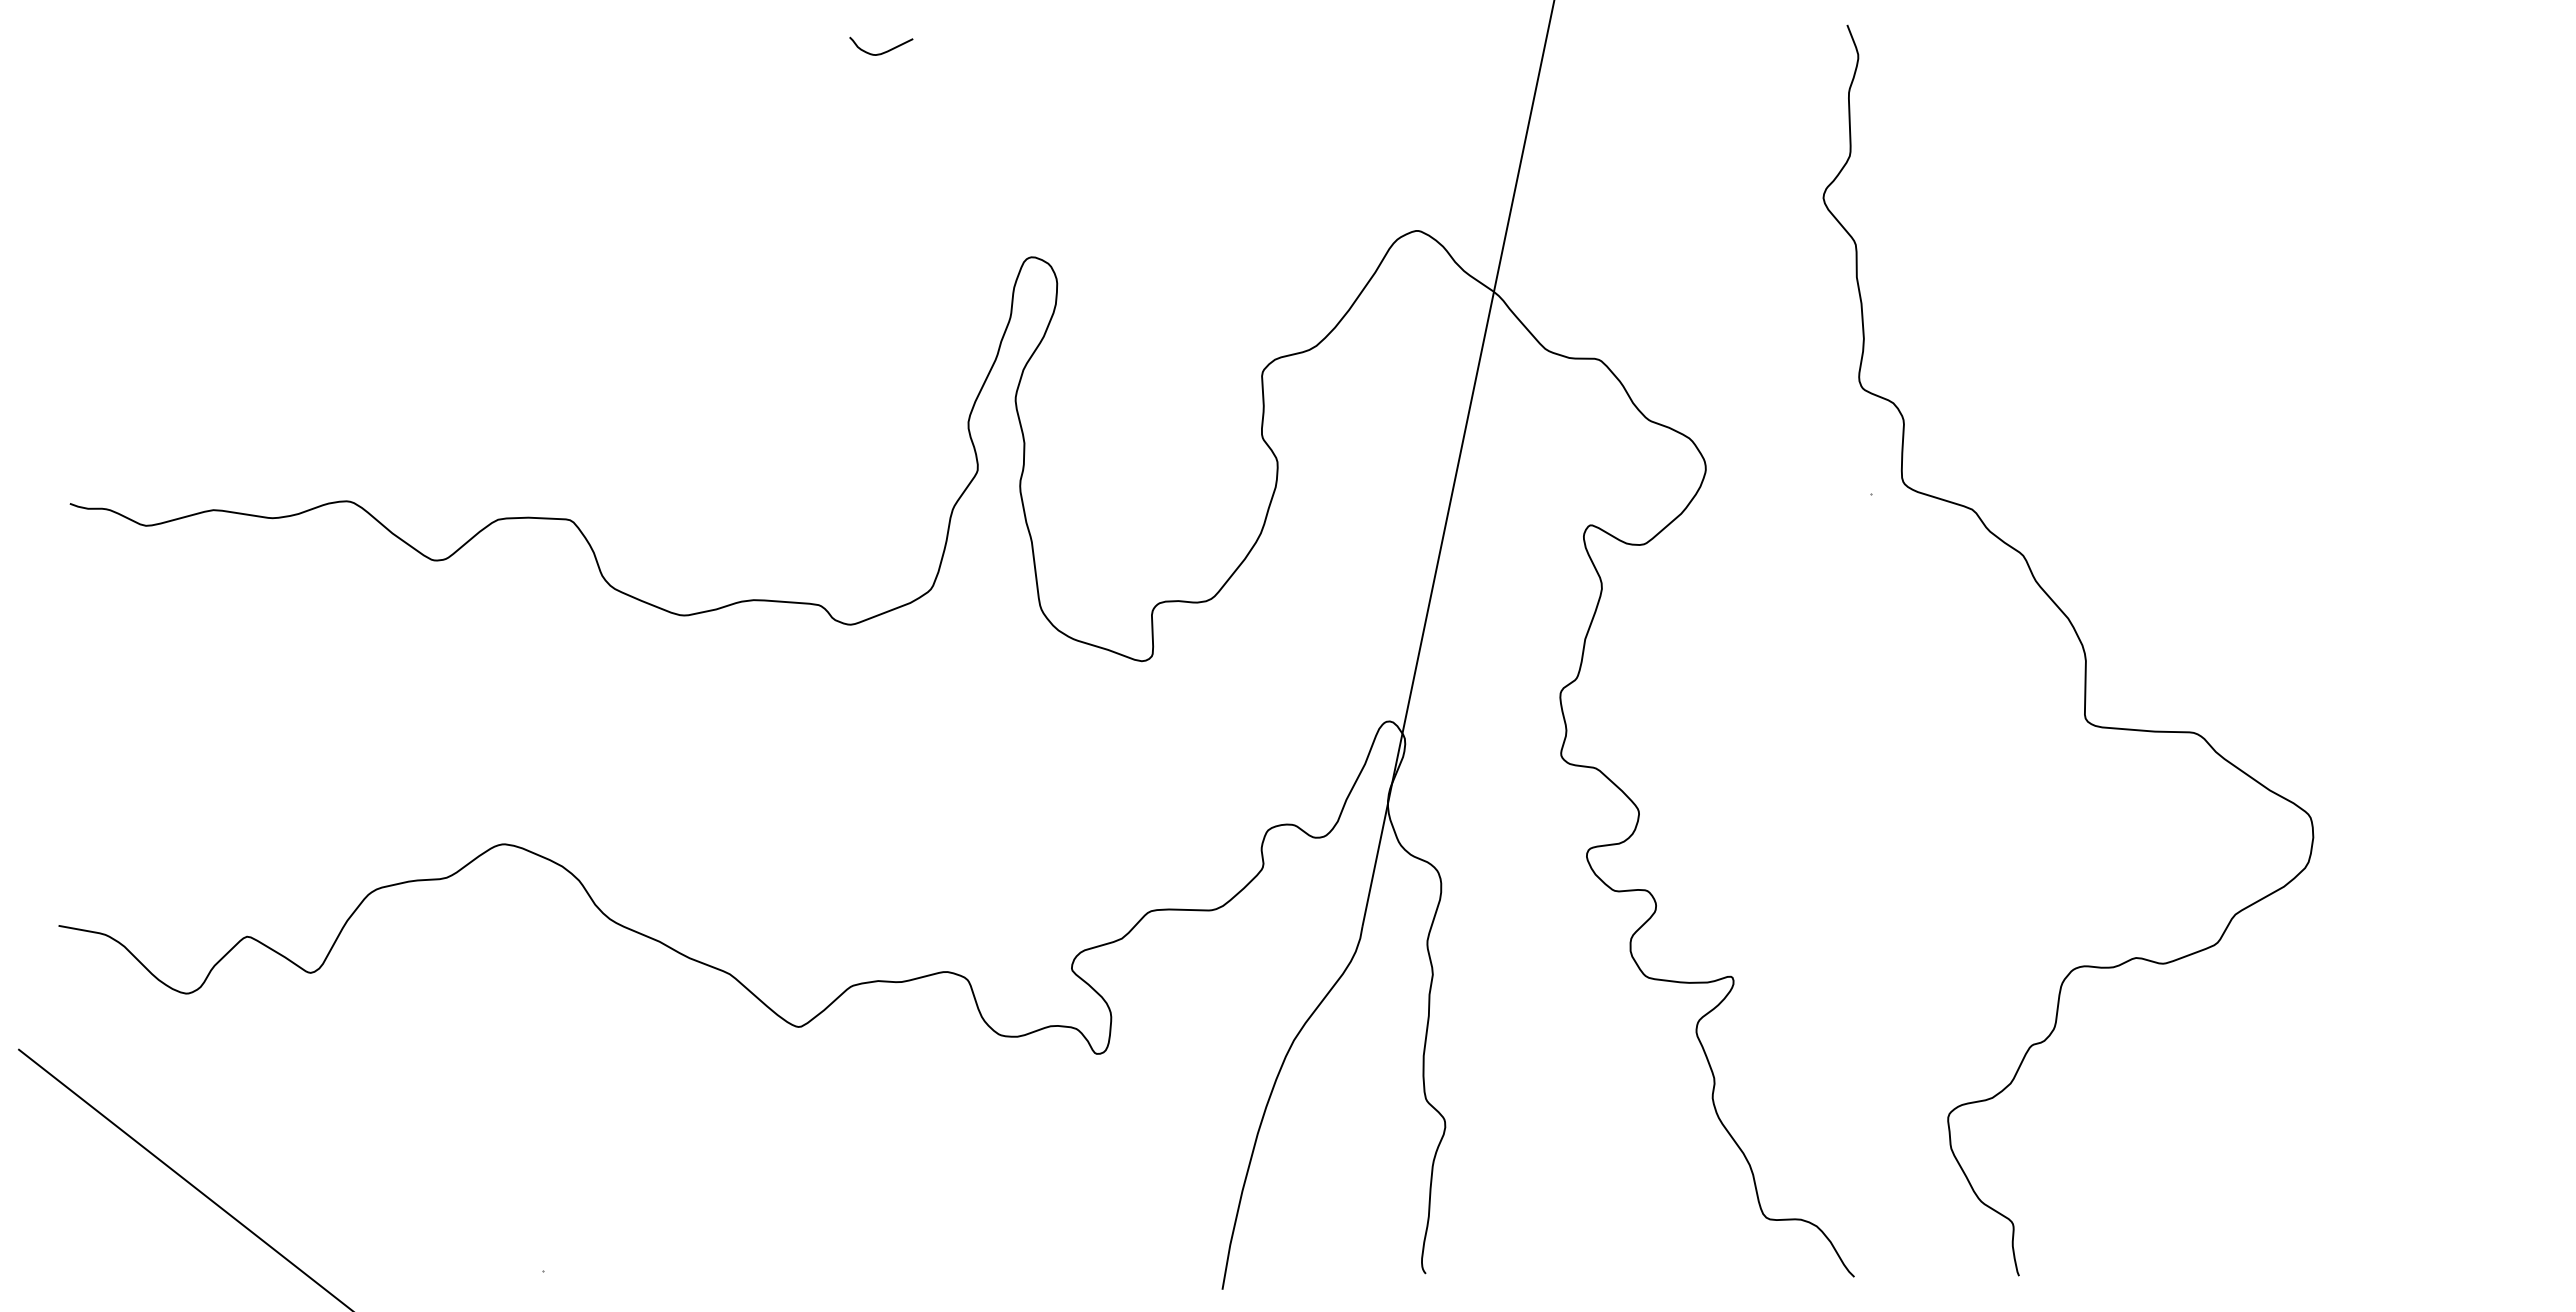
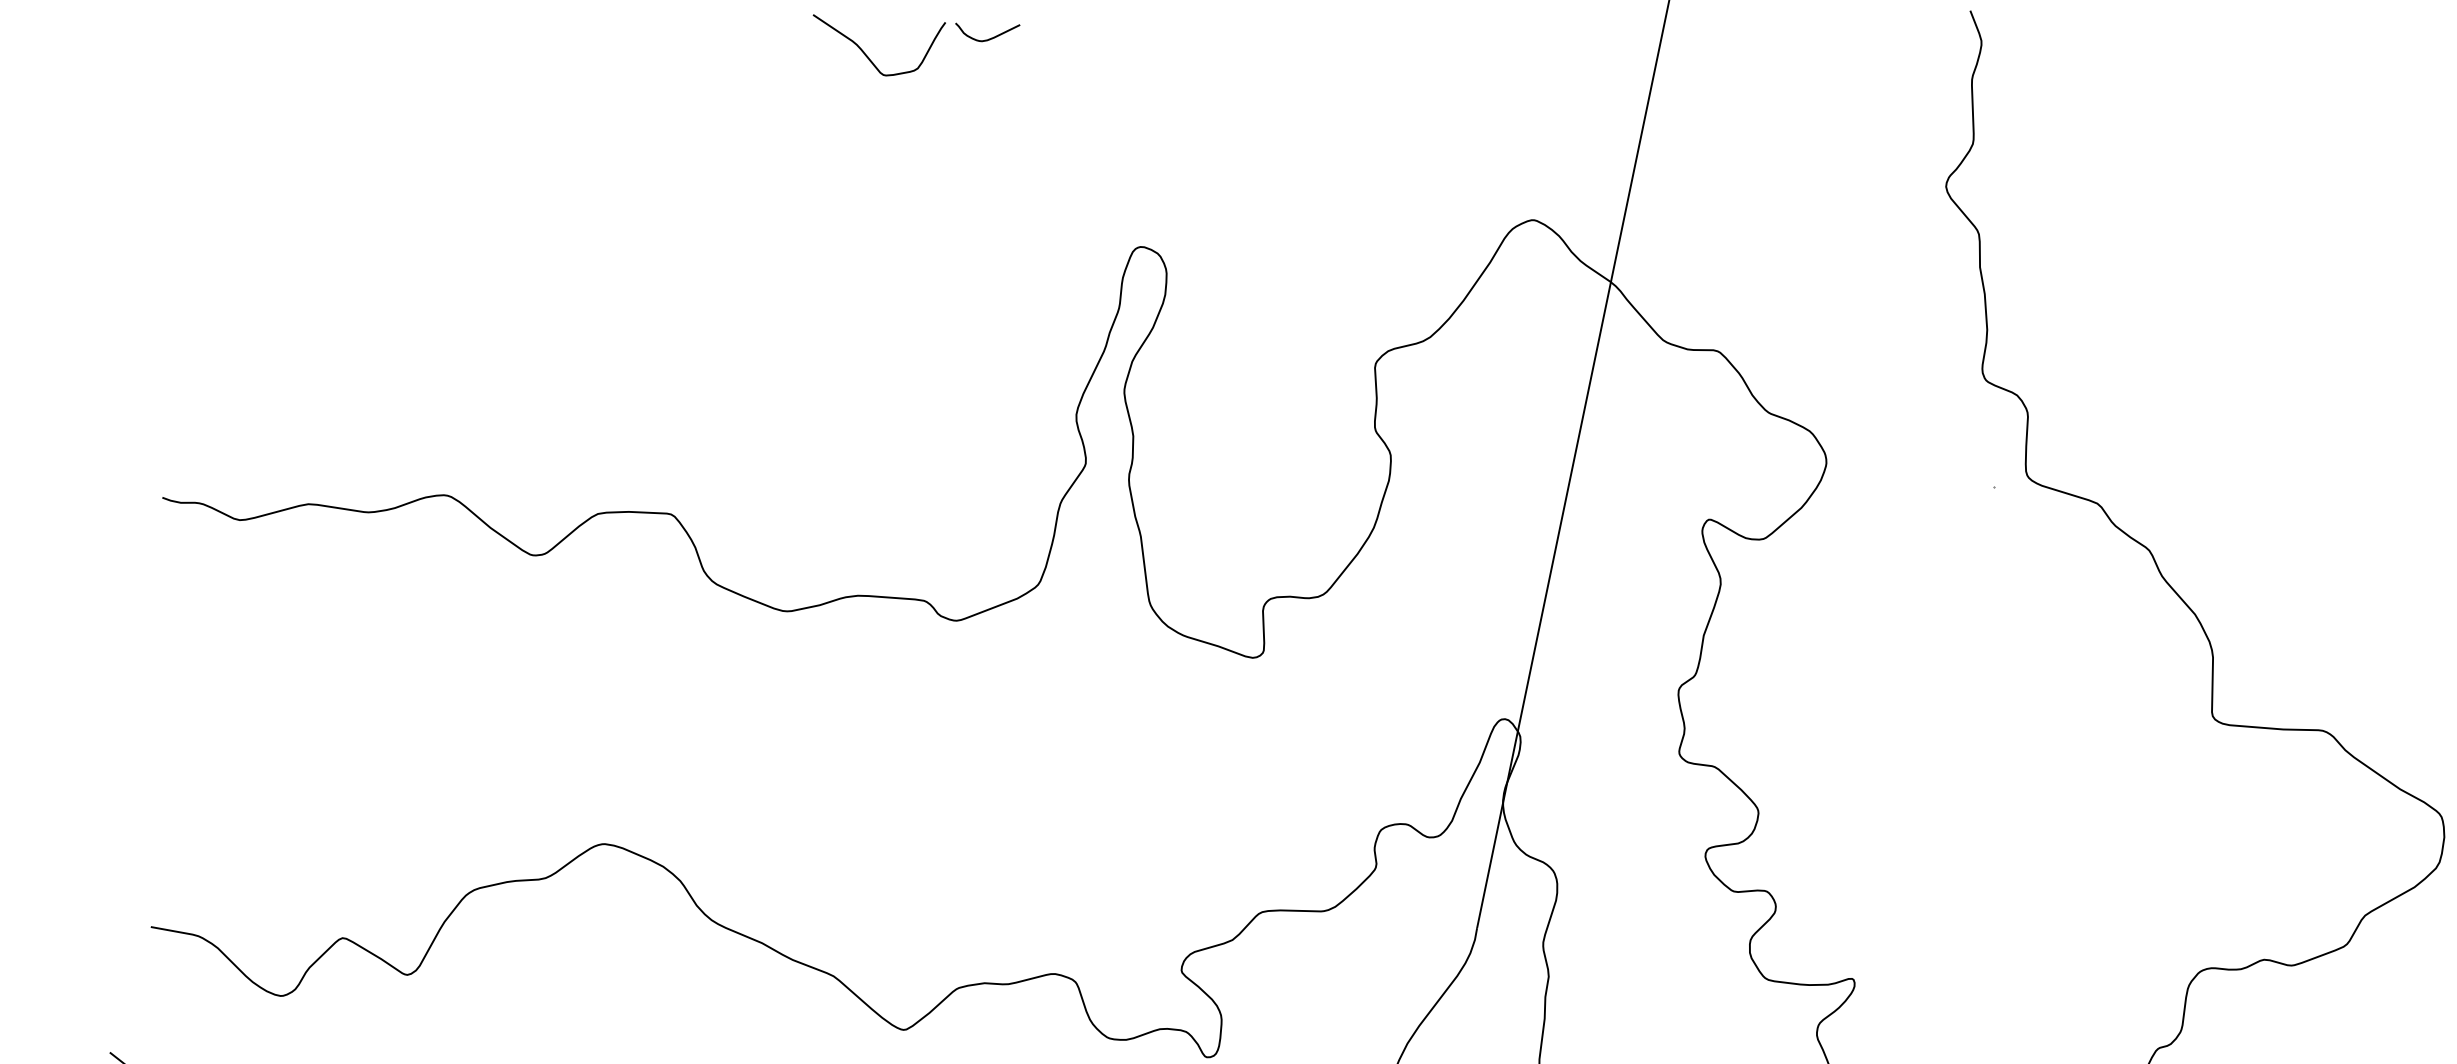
curve: (763, 69) -> (867, 55), added

